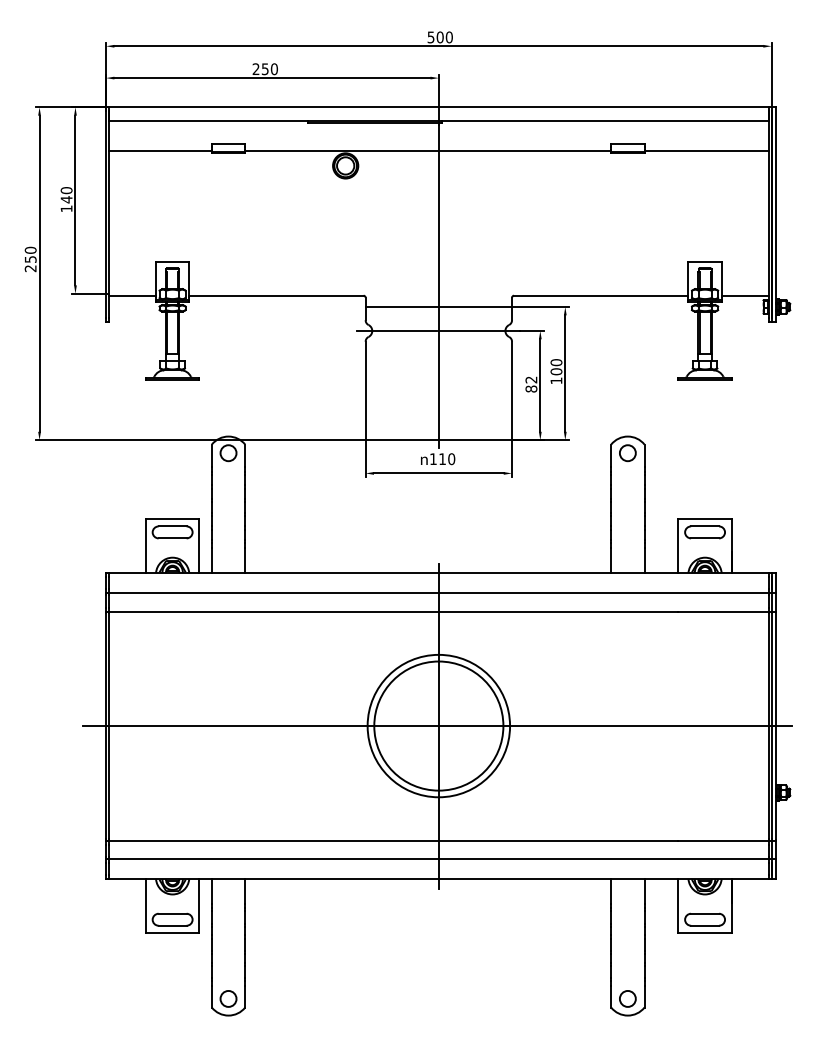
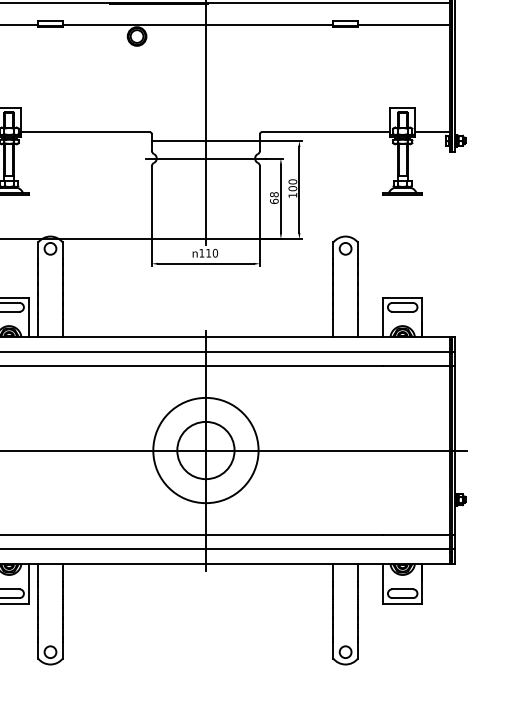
text: (531, 384) -> (274, 198), 82 -> 68
circle: (438, 725) -> (205, 450), size x0.6

